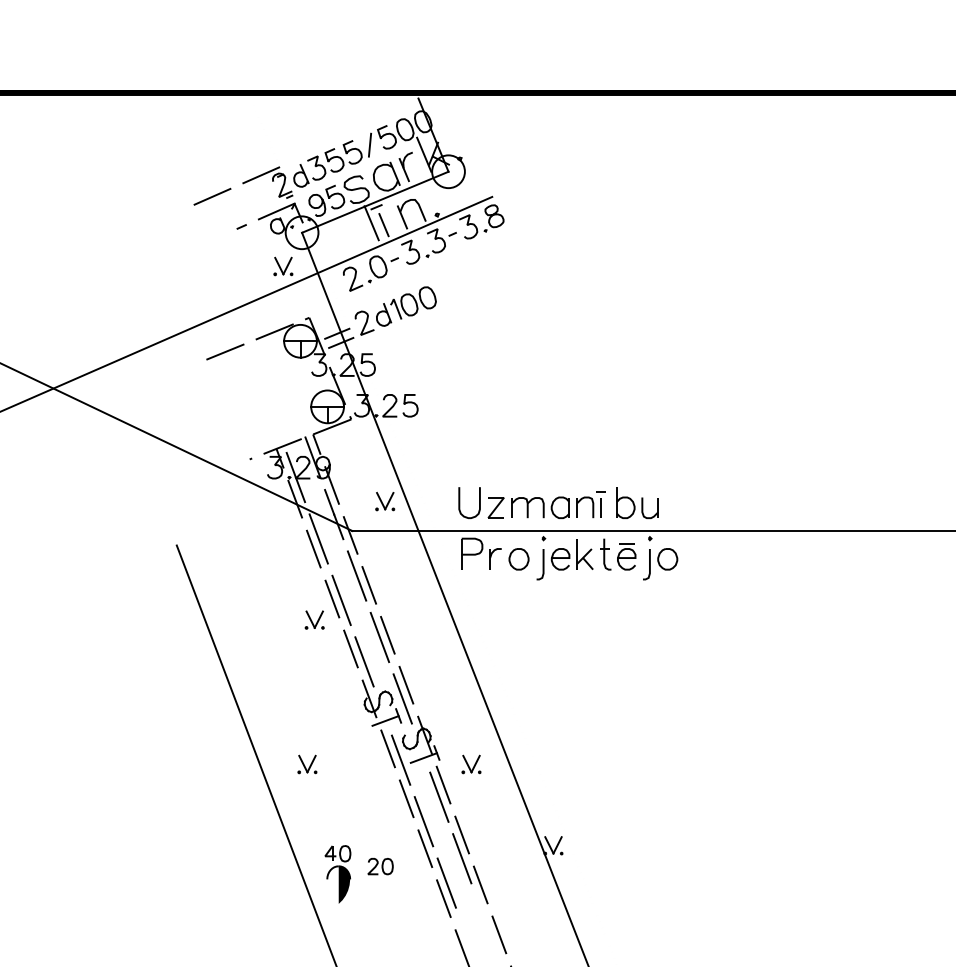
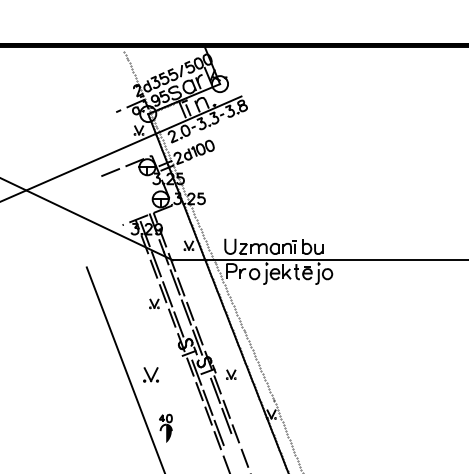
line: (233, 186) -> (114, 91), removed
part: (306, 763) -> (150, 374), size x1.6
part: (380, 865) -> (186, 424), removed

